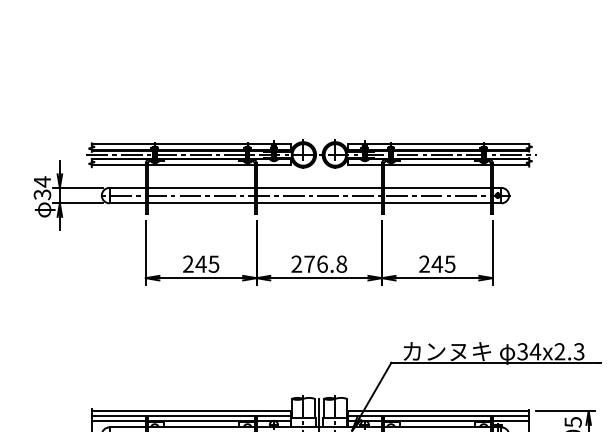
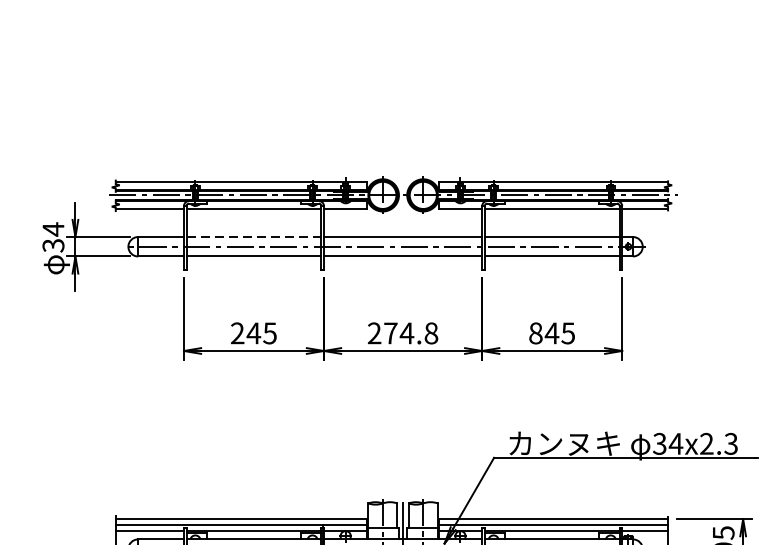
line: (200, 187) -> (253, 236), solid -> dashed
text: (322, 263) -> (407, 332), 276.8 -> 274.8
text: (424, 263) -> (535, 332), 245 -> 845

